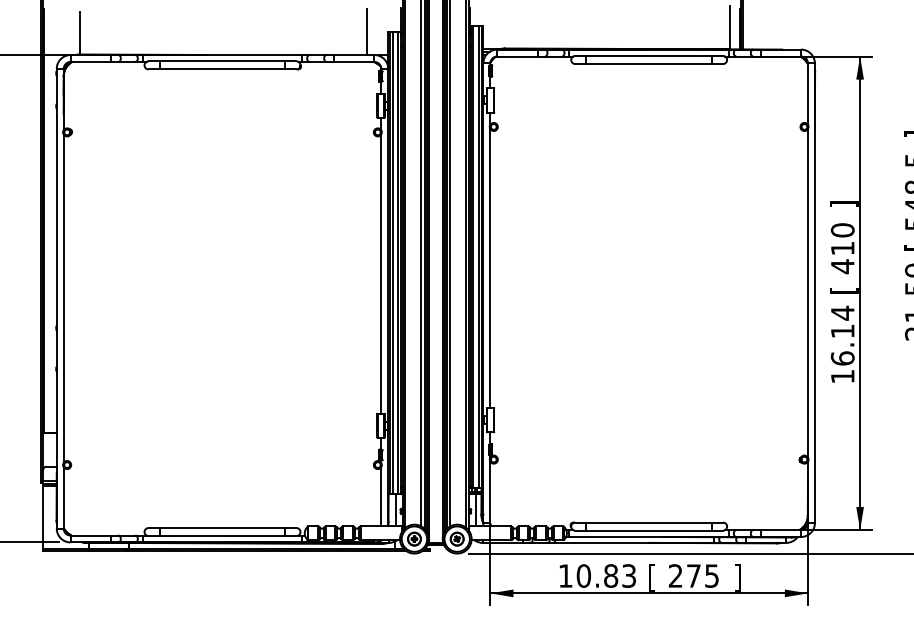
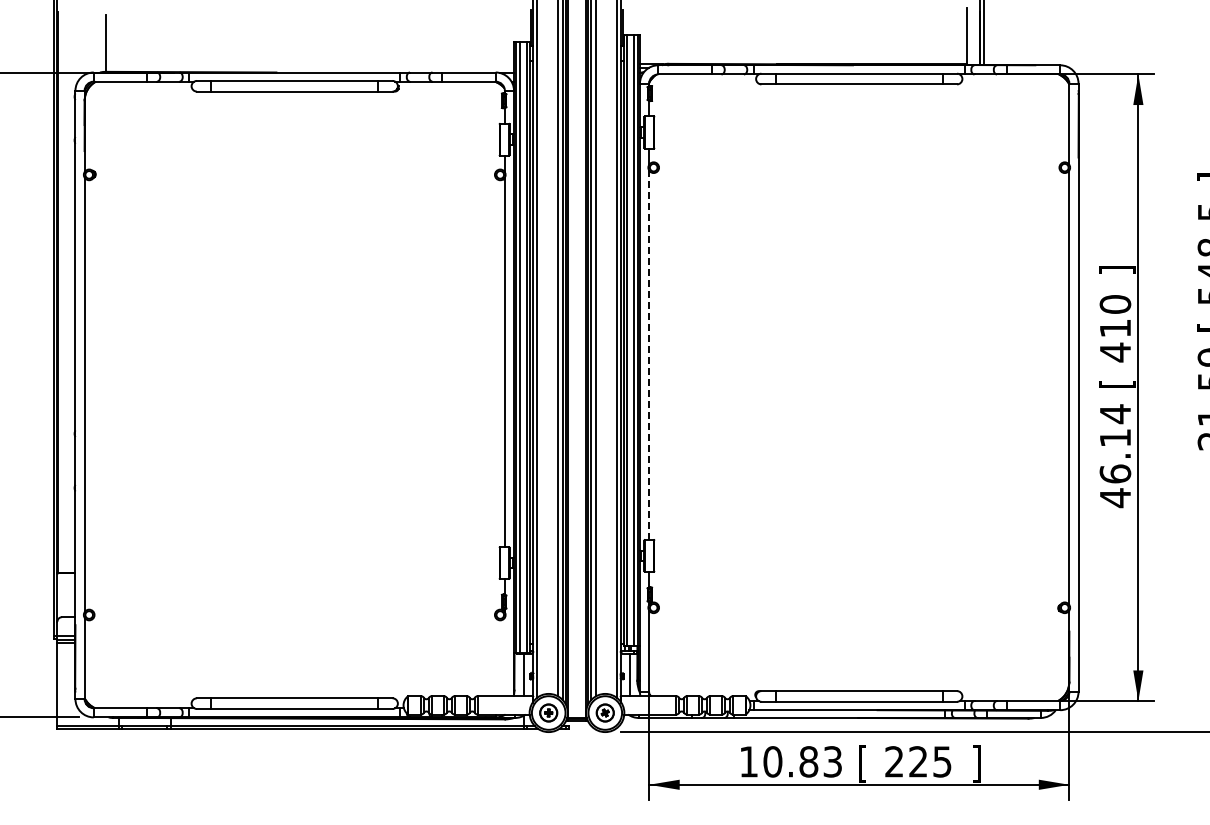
line: (367, 32) -> (486, 42), removed
line: (490, 268) -> (649, 355), solid -> dashed
text: (842, 376) -> (1115, 498), 16.14 -> 46.14
line: (381, 496) -> (504, 656), removed
text: (693, 575) -> (918, 761), 275 -> 225

